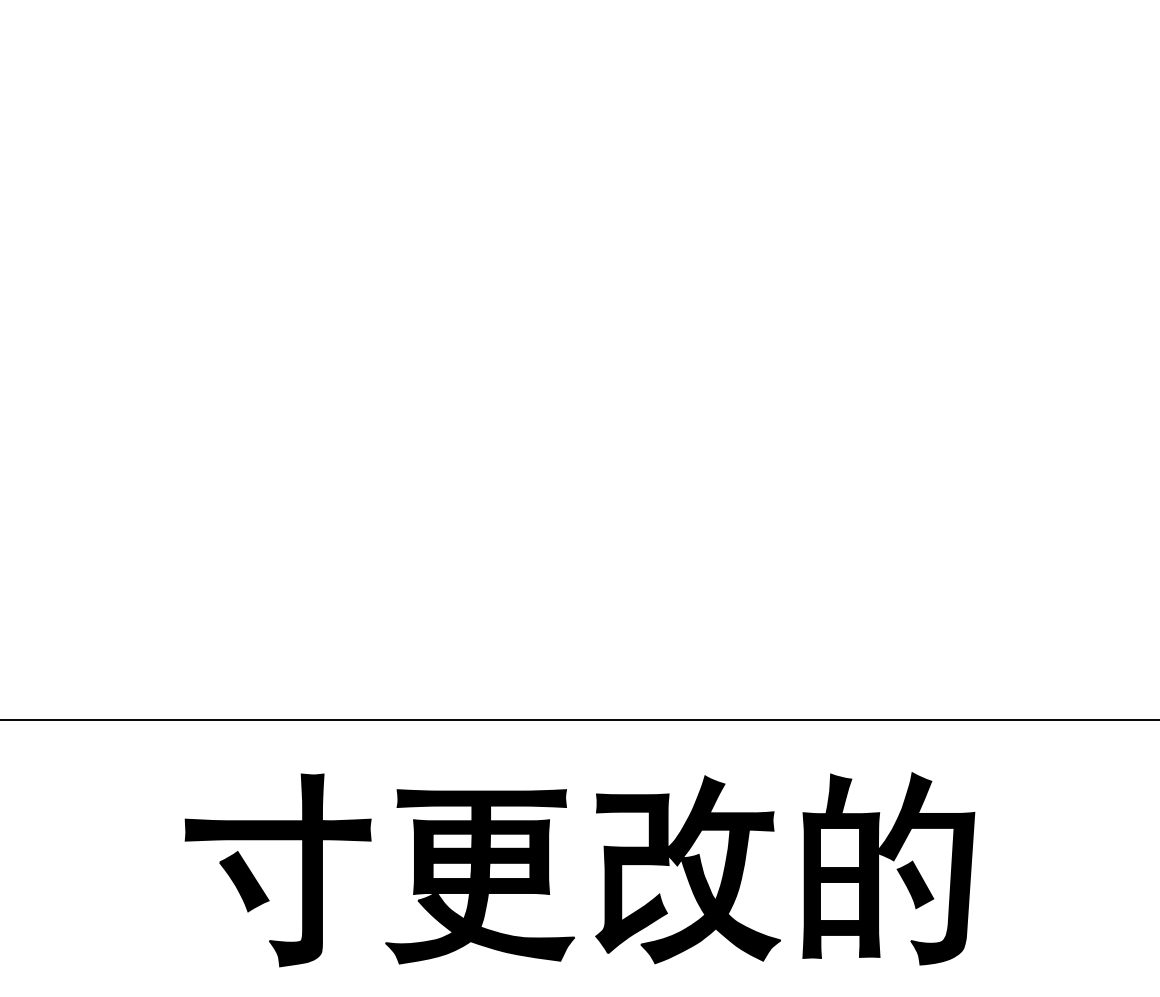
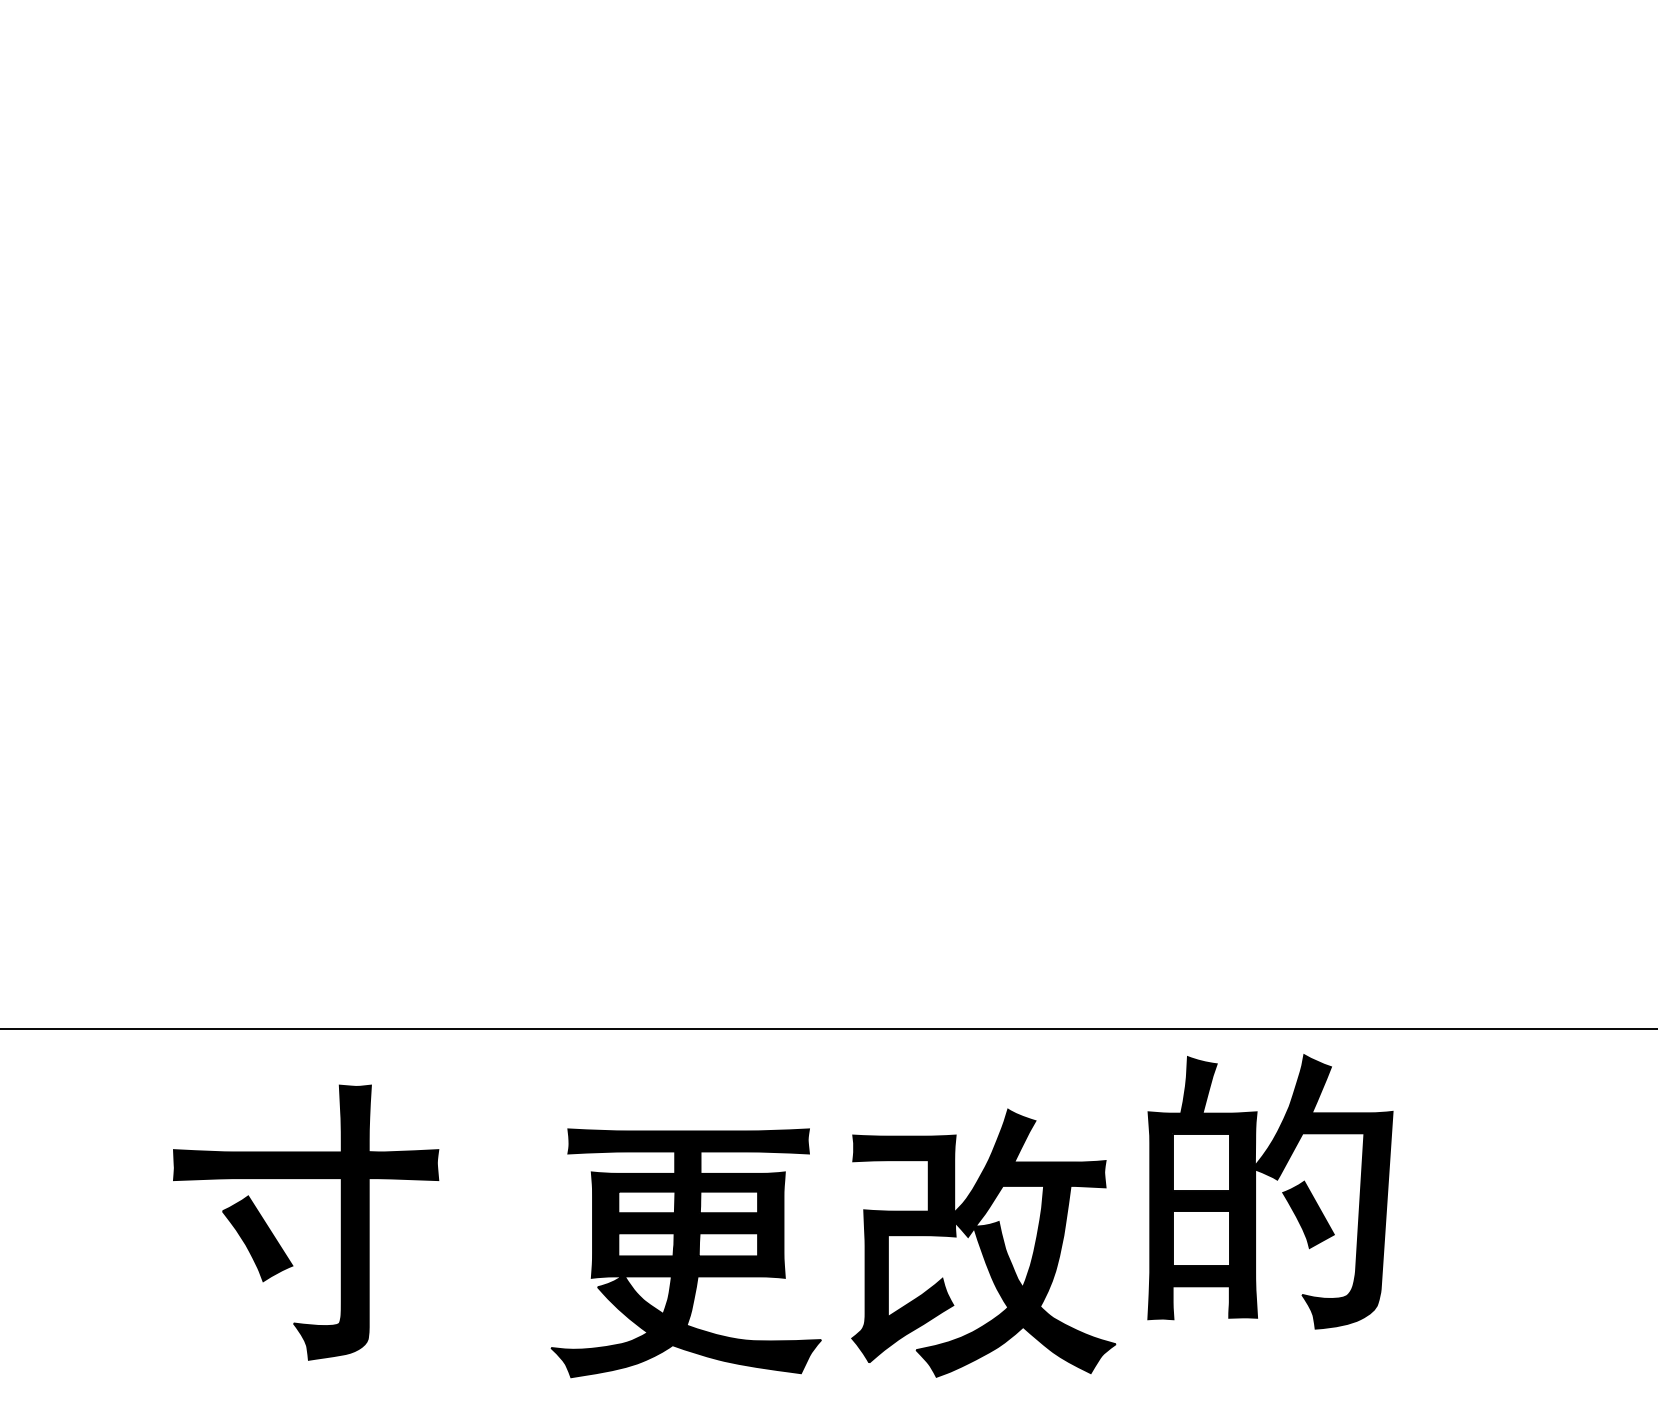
part: (896, 869) -> (1281, 1192), moved
part: (258, 882) -> (277, 1239), moved

